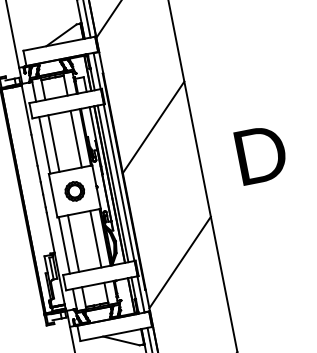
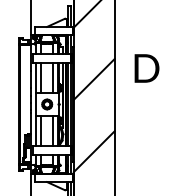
text: (260, 154) -> (146, 68), moved

